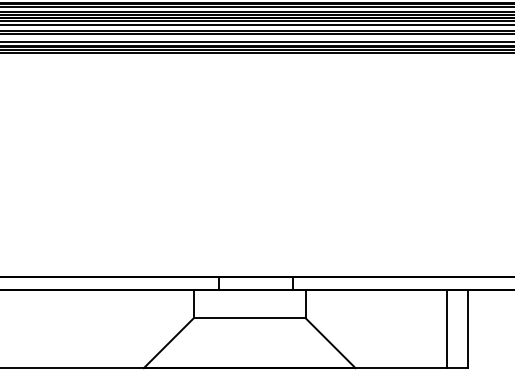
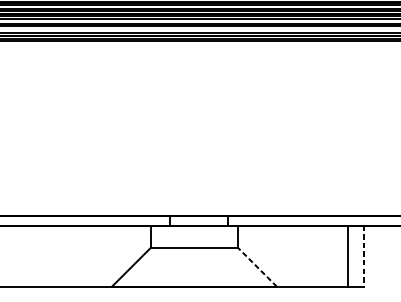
line: (467, 329) -> (364, 256), solid -> dashed
line: (330, 342) -> (257, 266), solid -> dashed

